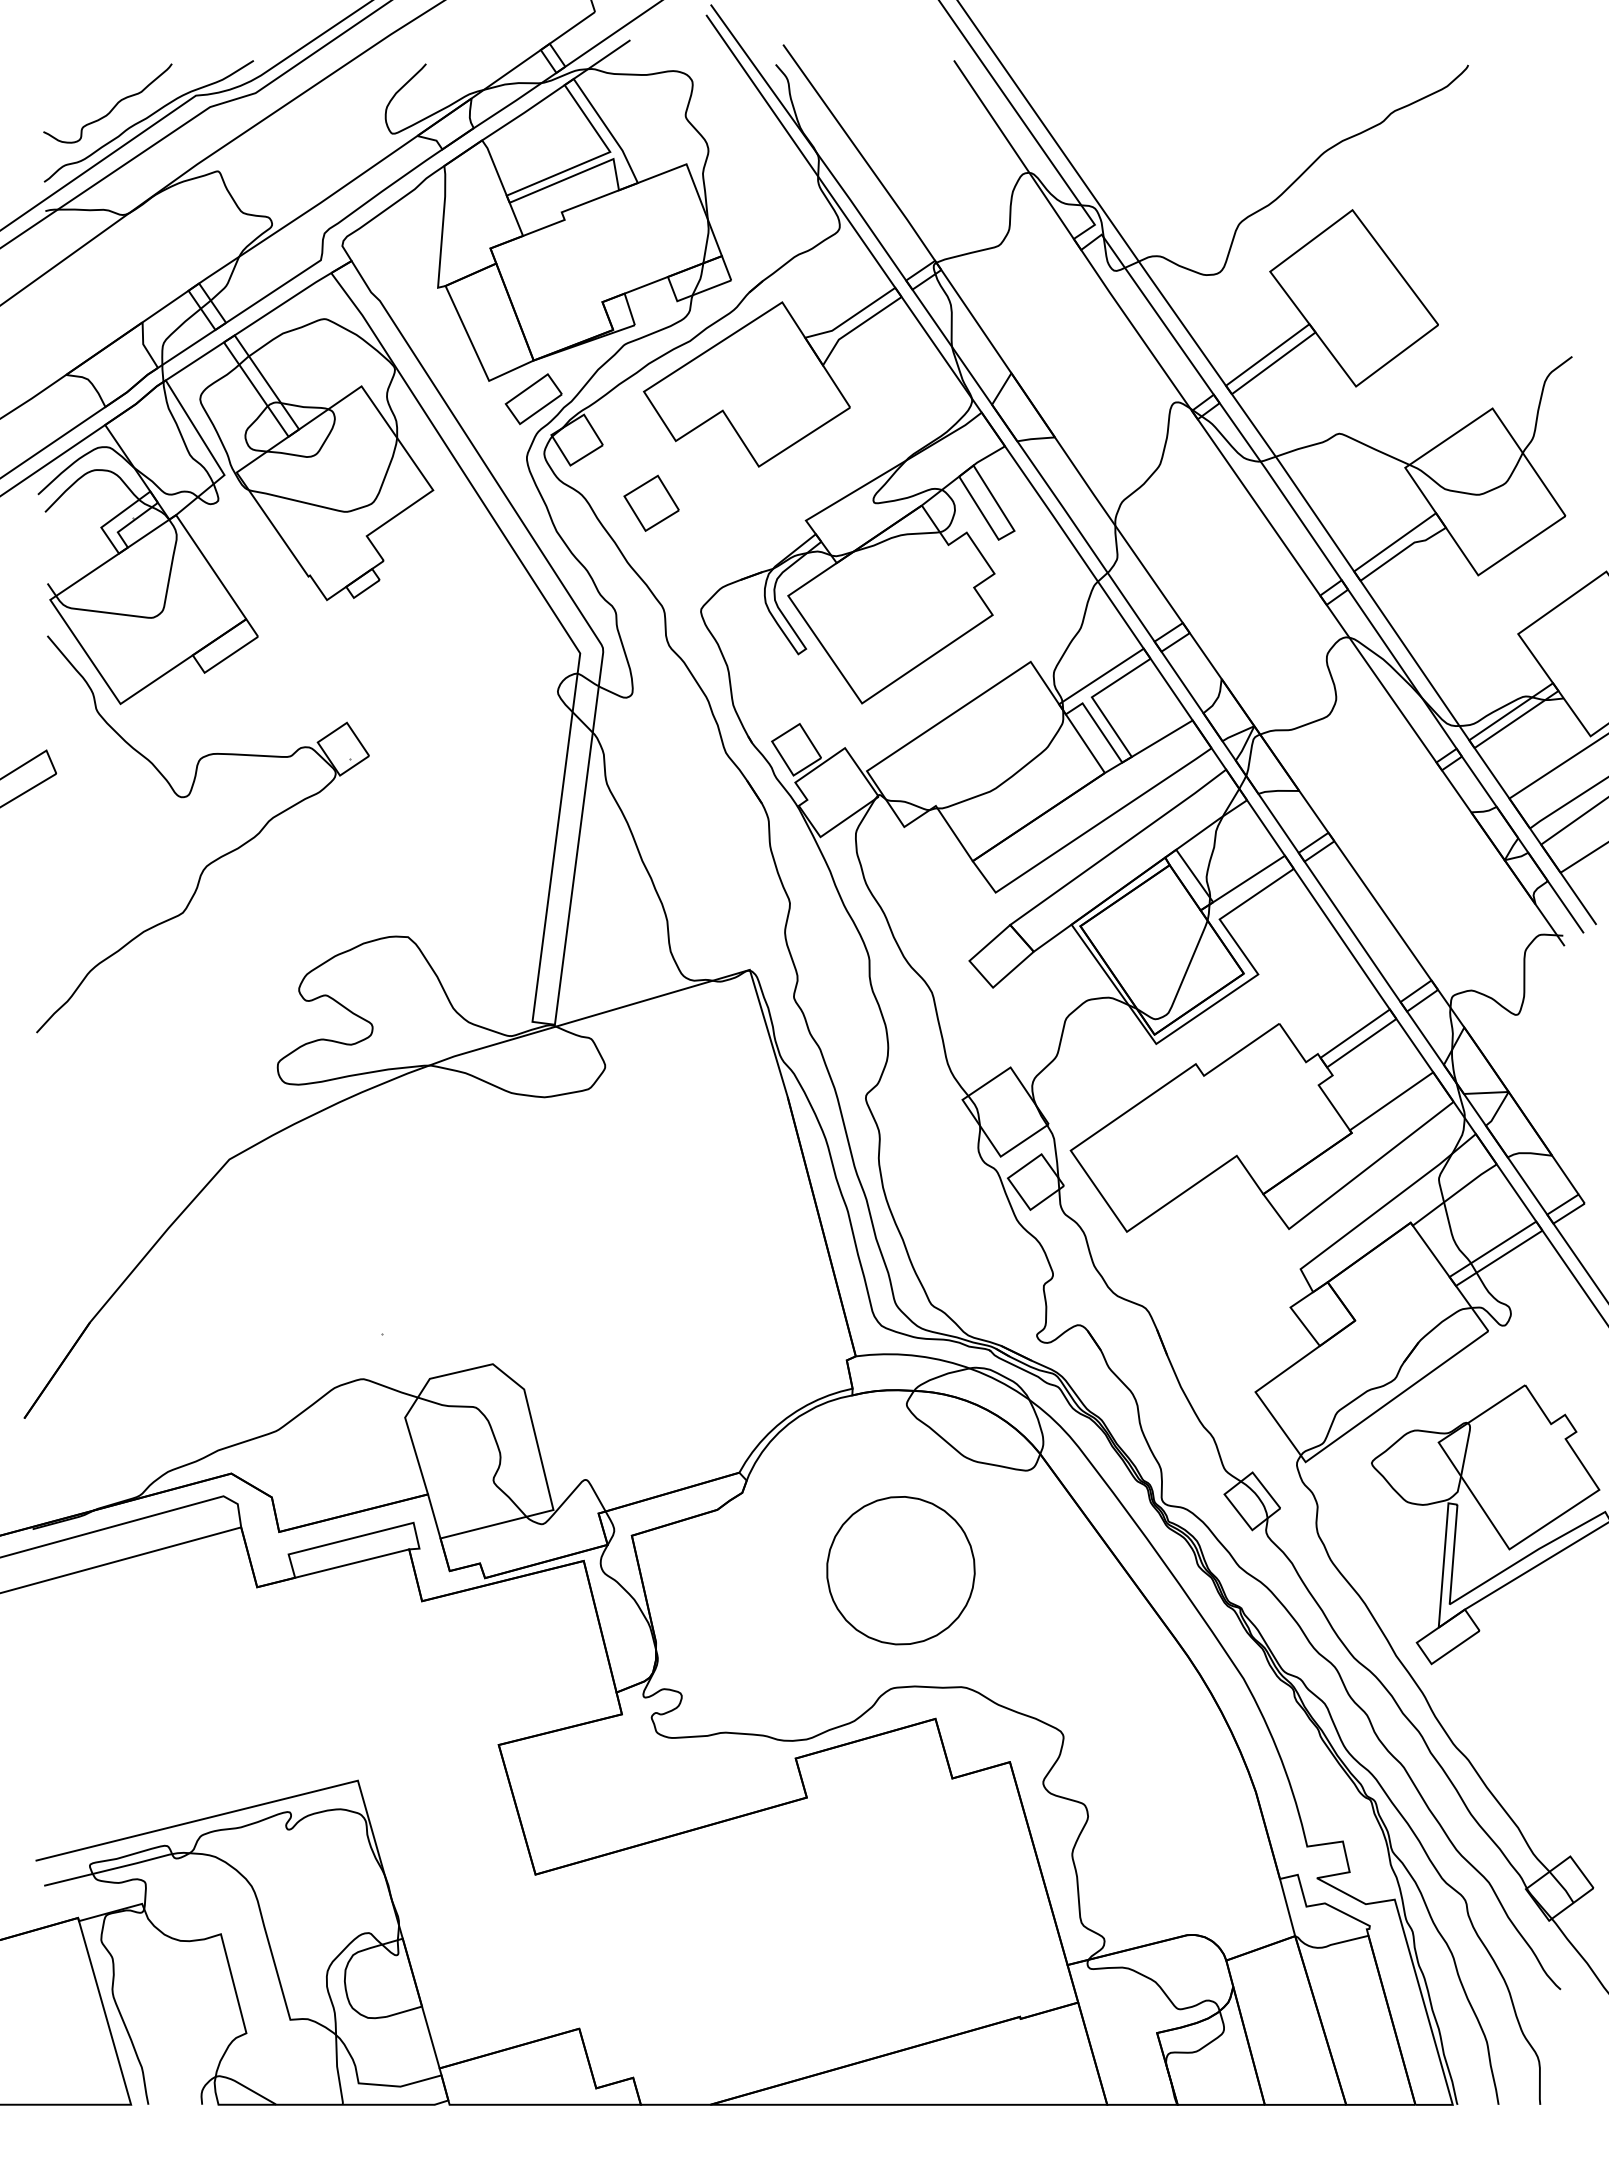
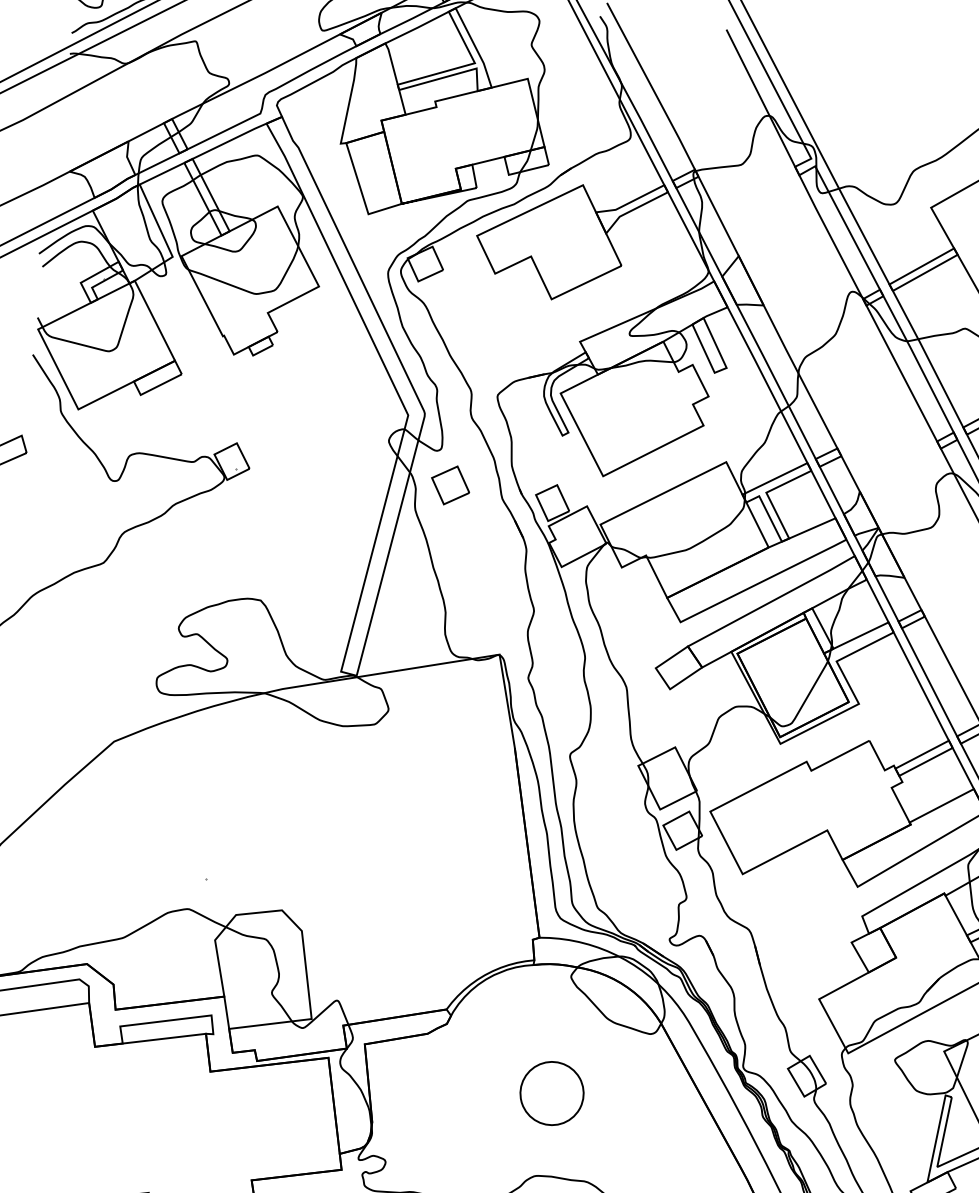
part: (533, 399) -> (398, 231), removed
part: (651, 502) -> (450, 484), moved
part: (900, 1570) -> (551, 1093), size x0.6

